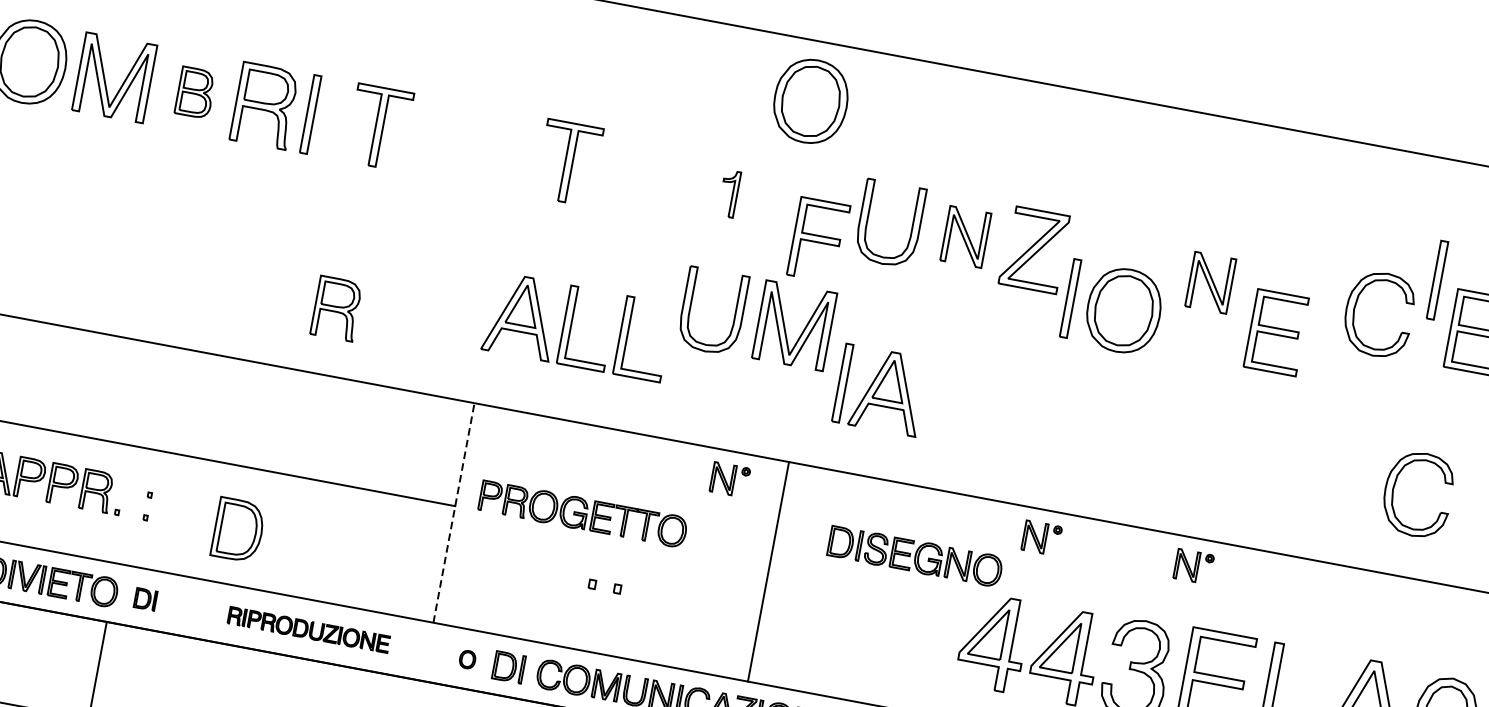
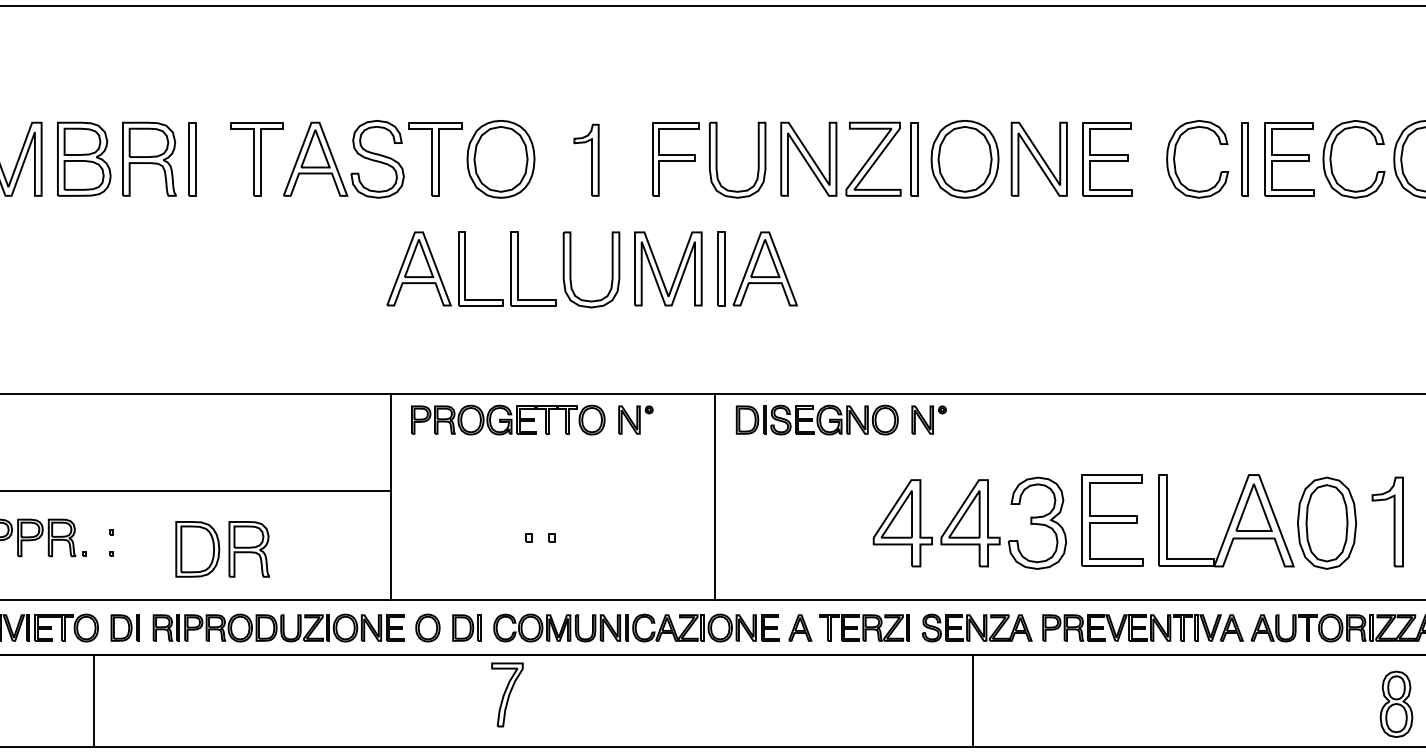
part: (195, 92) -> (84, 158), size x1.67
part: (810, 101) -> (500, 159), moved
part: (462, 145) -> (335, 161), added
part: (729, 193) -> (586, 159), size x1.67
part: (965, 236) -> (808, 158), size x1.43
part: (818, 240) -> (675, 159), moved
part: (1437, 280) -> (1244, 159), moved
part: (1210, 281) -> (1038, 158), size x1.43
part: (1070, 298) -> (914, 159), moved
part: (335, 308) -> (248, 549), moved
part: (1123, 310) -> (964, 159), moved
part: (577, 326) -> (471, 268), moved
part: (1276, 332) -> (1107, 159), moved
part: (880, 389) -> (757, 268), moved
part: (1394, 491) -> (1241, 317), removed
line: (453, 512) -> (390, 496), dashed -> solid
part: (583, 513) -> (508, 419), moved
part: (914, 555) -> (816, 419), moved
part: (1193, 565) -> (1071, 419), removed
line: (768, 571) -> (715, 496), moved
part: (145, 598) -> (124, 627), size x1.43
part: (308, 629) -> (278, 627), size x1.67
part: (467, 658) -> (427, 627), size x1.67

